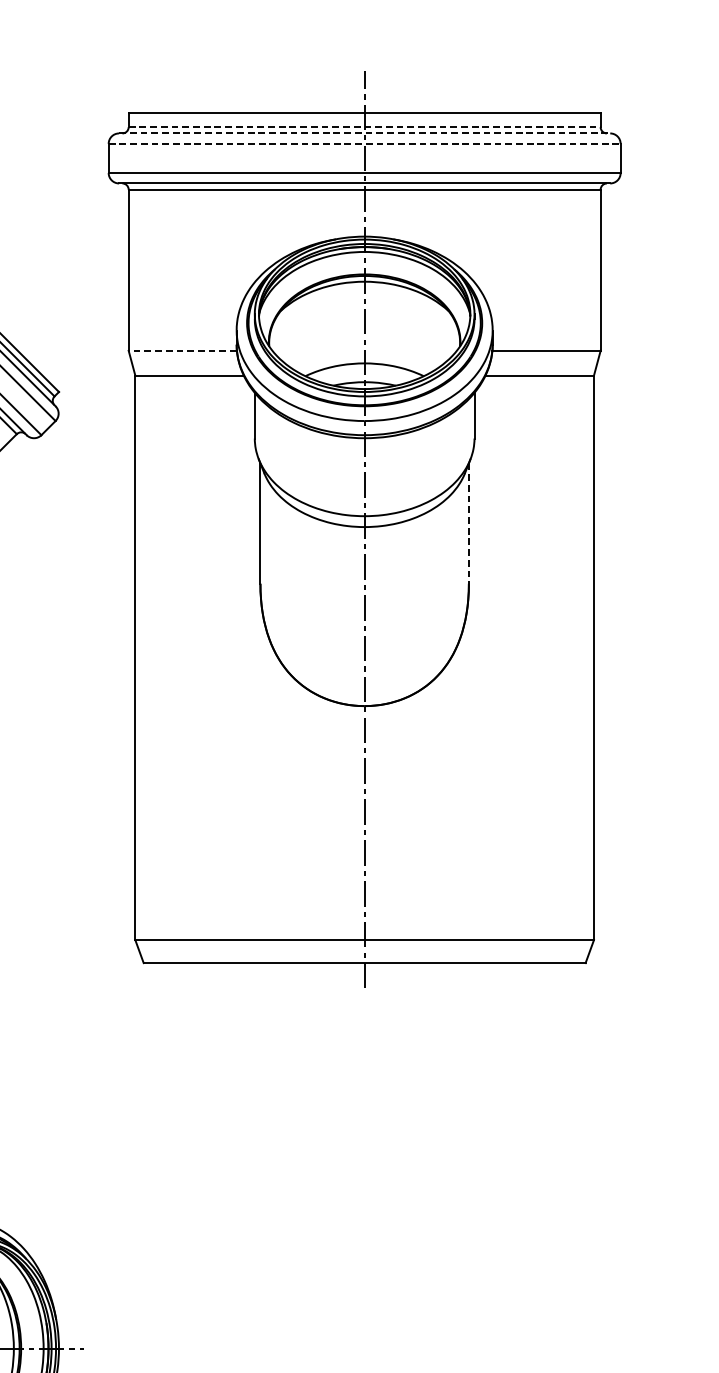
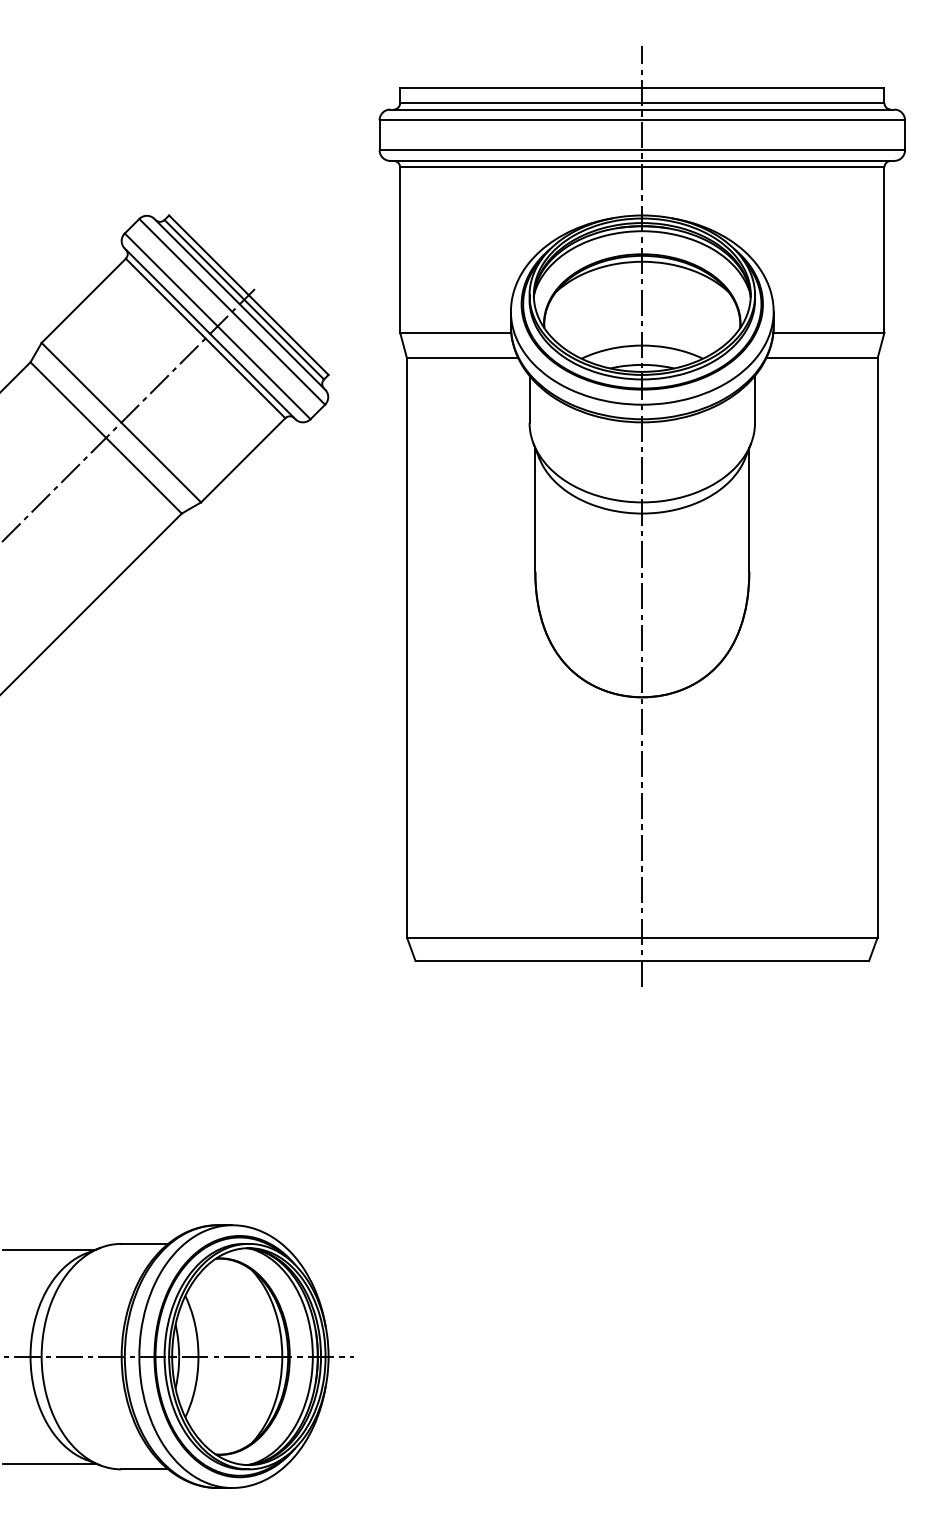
line: (364, 127) -> (642, 103), dashed -> solid
line: (364, 133) -> (642, 109), dashed -> solid
line: (364, 144) -> (642, 120), dashed -> solid
line: (182, 350) -> (455, 332), dashed -> solid
line: (469, 523) -> (749, 509), dashed -> solid

